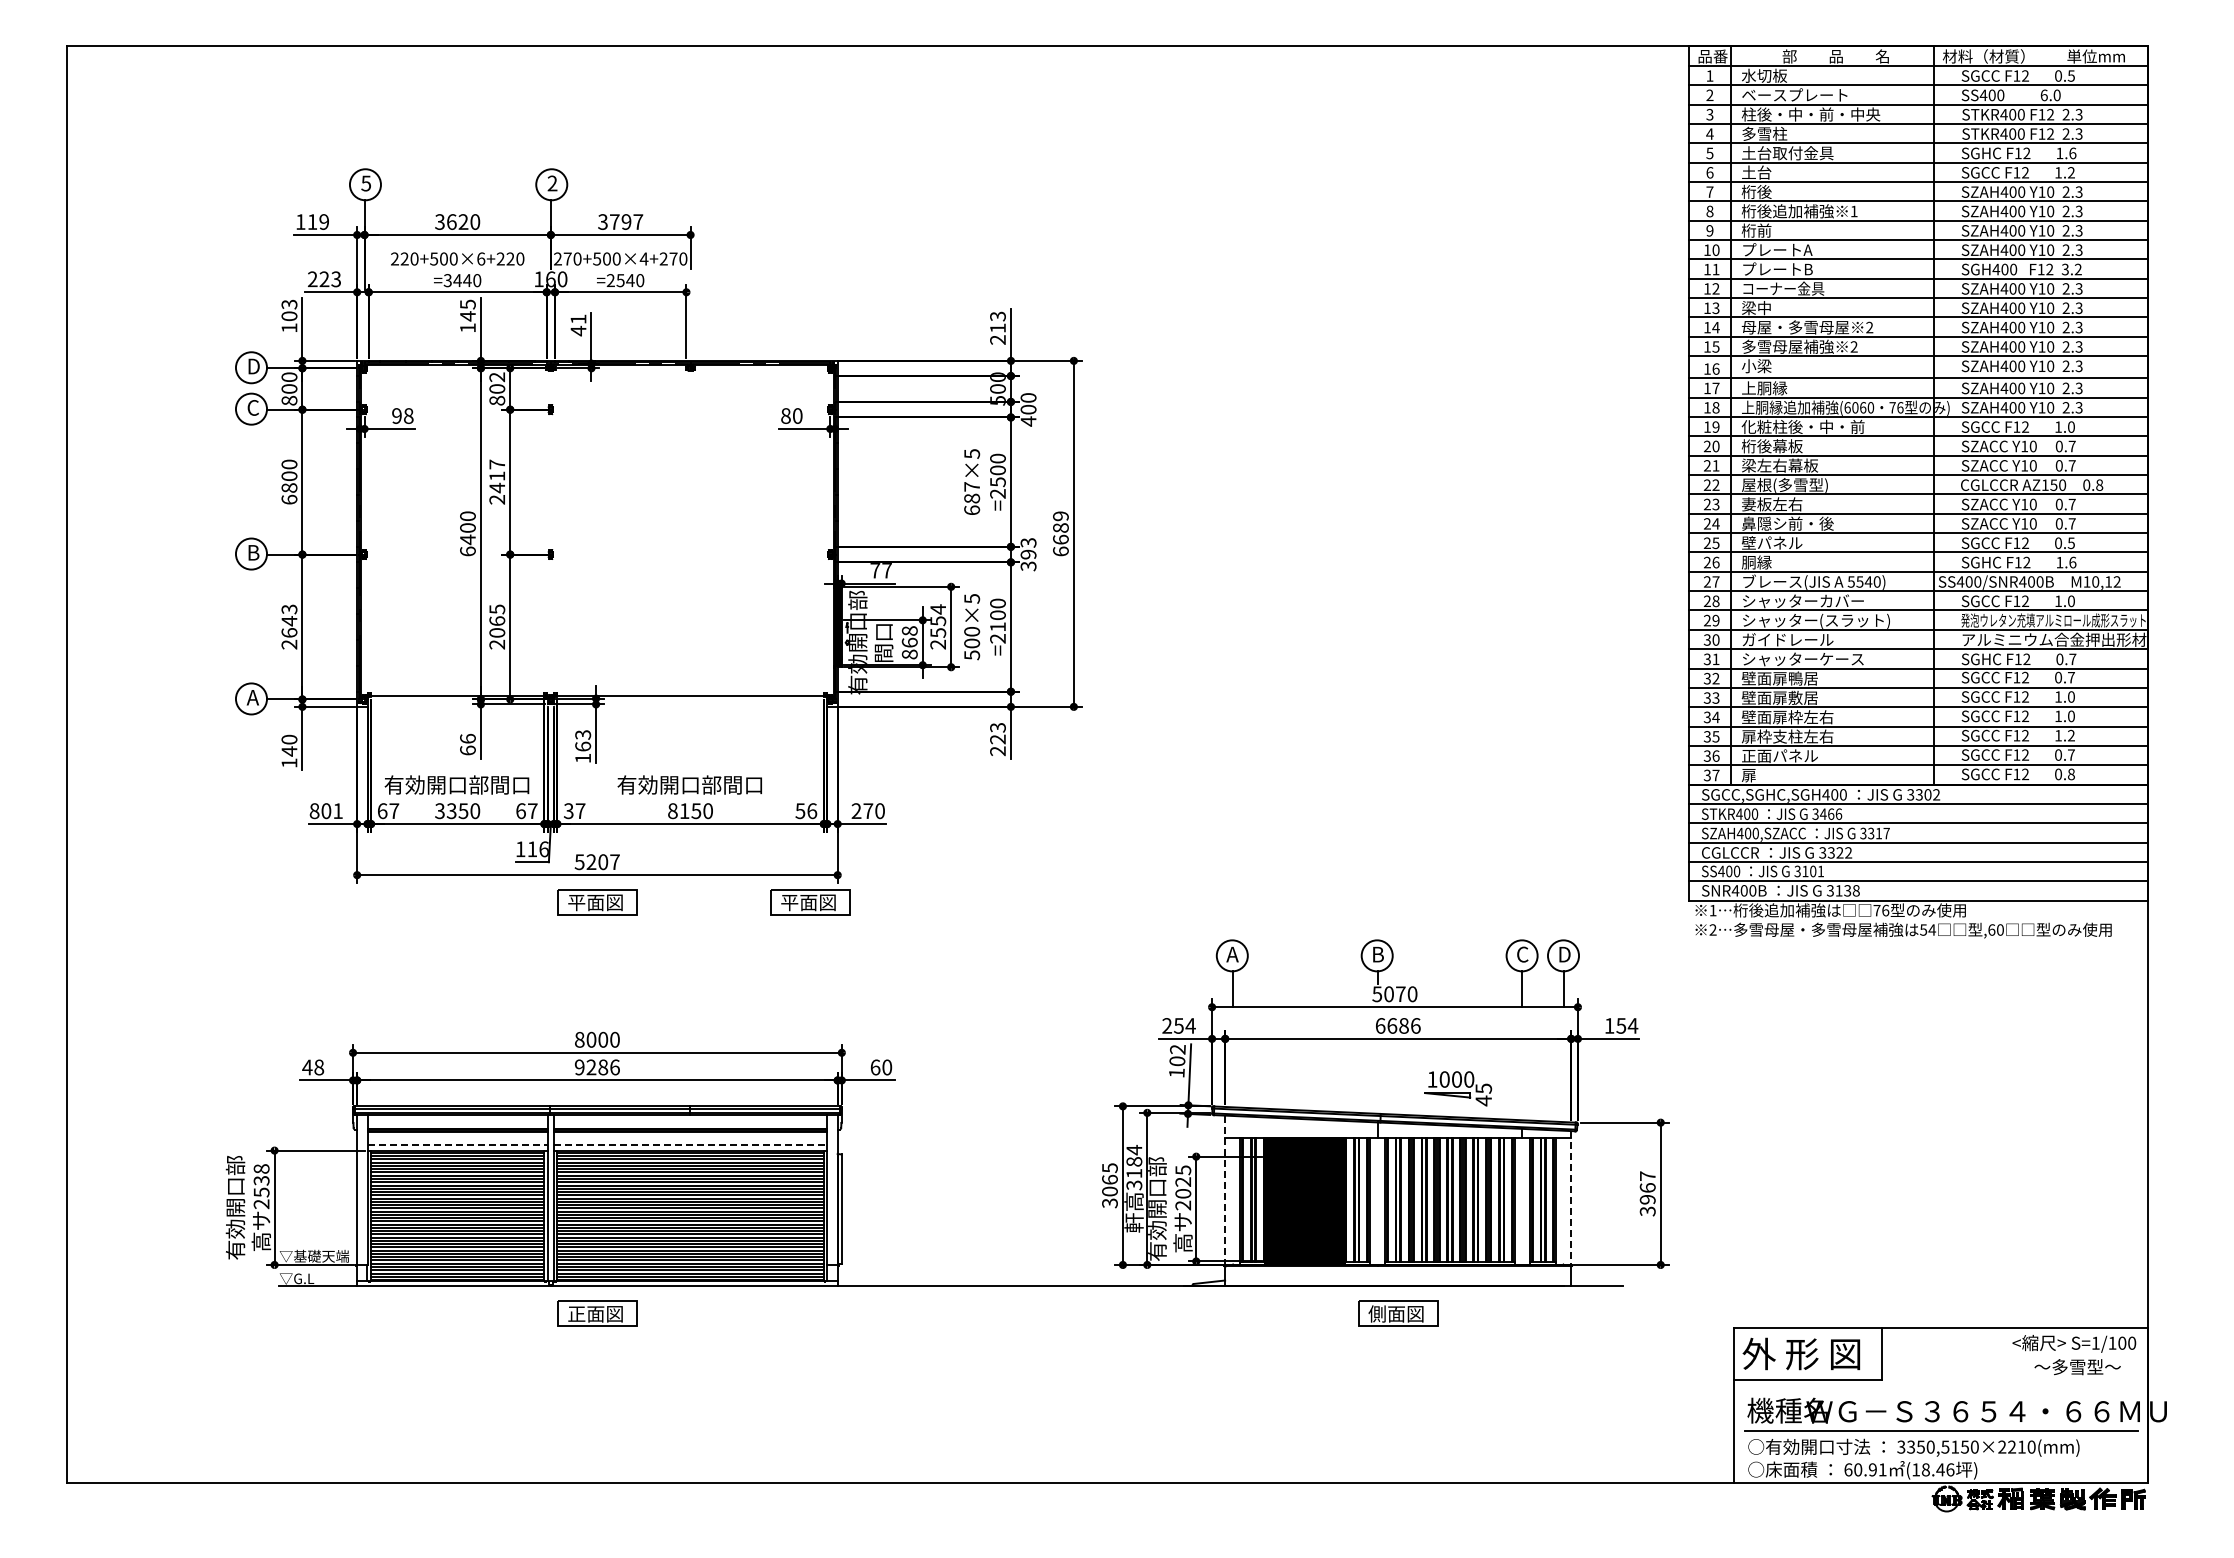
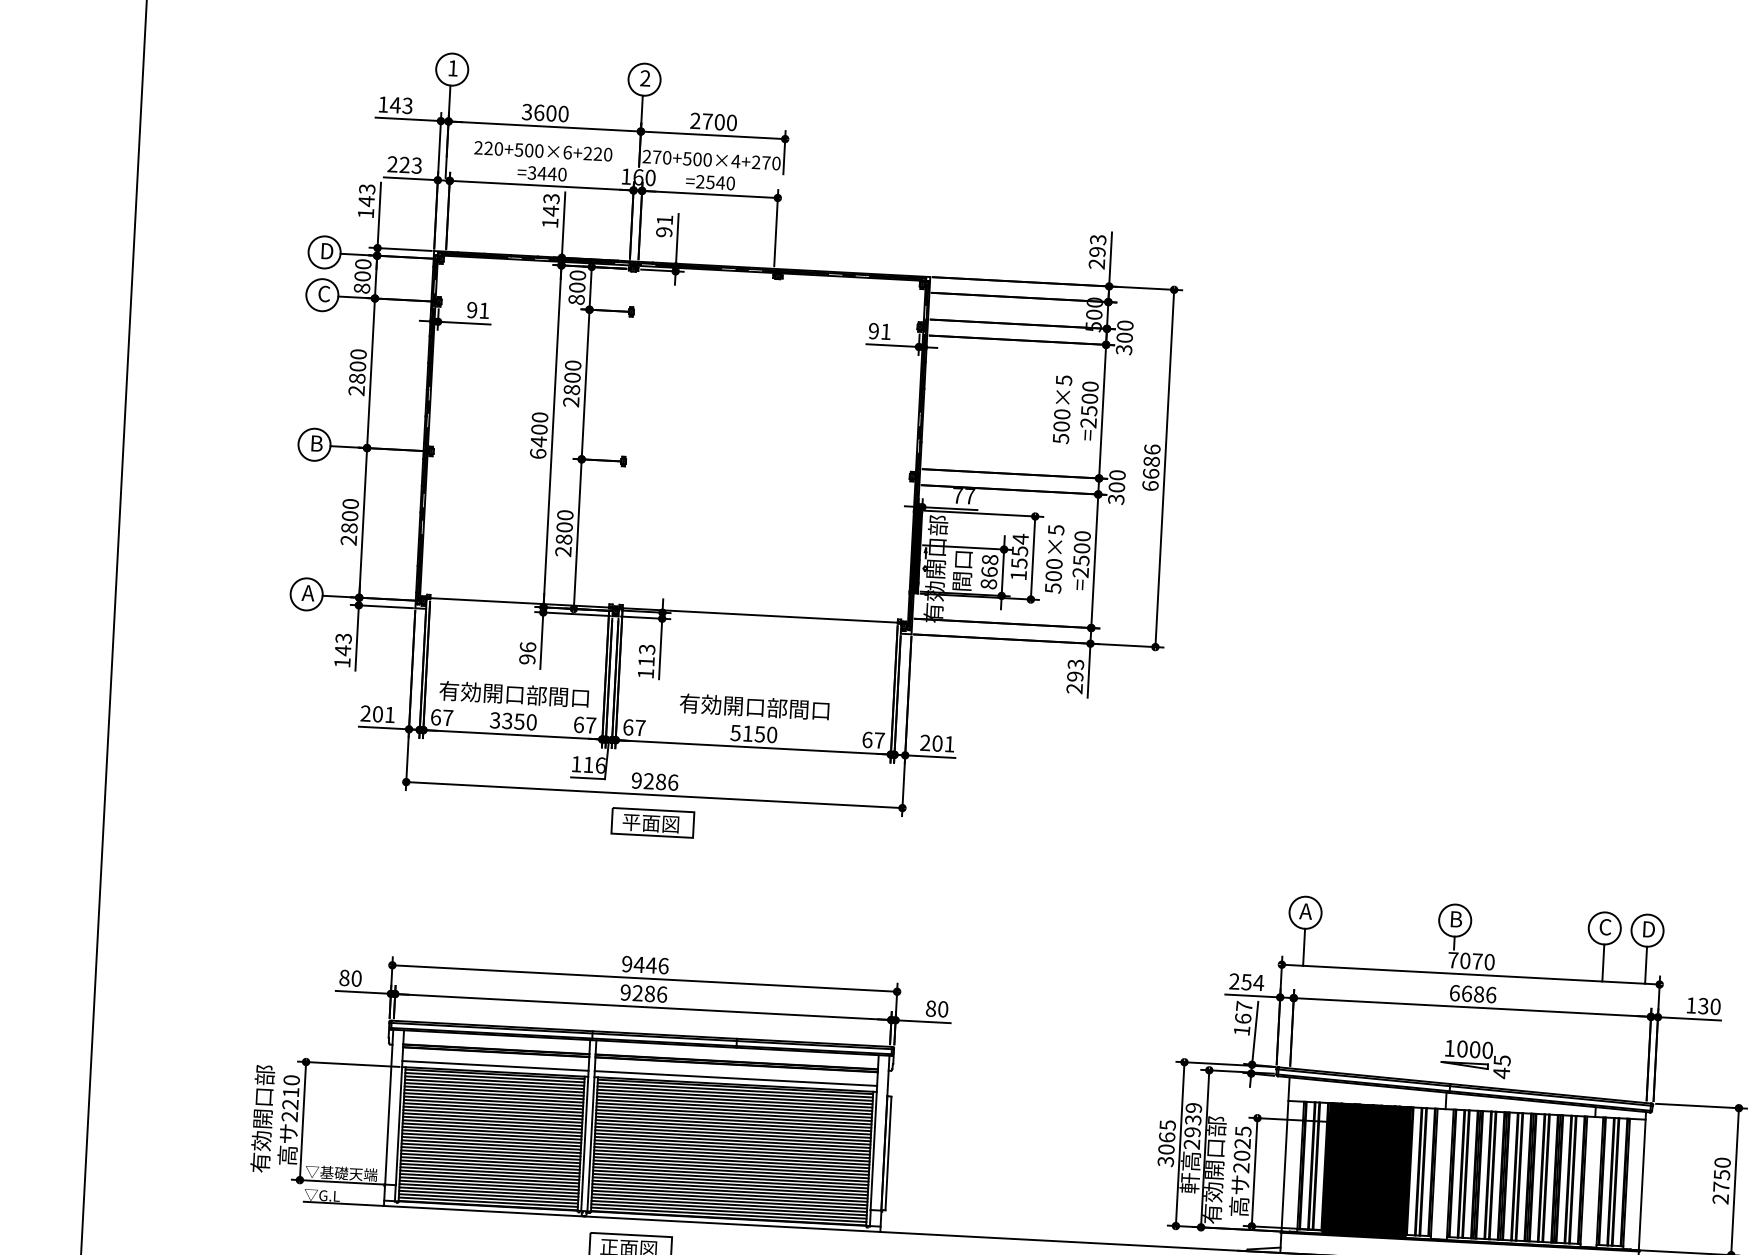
text: (365, 183) -> (452, 68), 5 -> 1
text: (317, 221) -> (400, 104), 119 -> 143
text: (463, 221) -> (551, 112), 3620 -> 3600
text: (620, 221) -> (713, 121), 3797 -> 2700
text: (467, 303) -> (551, 197), 145 -> 143
text: (289, 316) -> (366, 201), 103 -> 143
text: (997, 328) -> (1097, 252), 213 -> 293
text: (578, 330) -> (664, 231), 41 -> 91
text: (497, 377) -> (578, 275), 802 -> 800
text: (408, 415) -> (484, 310), 98 -> 91
text: (791, 415) -> (879, 330), 80 -> 91
text: (1028, 421) -> (1124, 349), 400 -> 300
text: (497, 476) -> (572, 378), 2417 -> 2800
text: (972, 498) -> (1062, 426), 687×5 -> 500×5
text: (289, 499) -> (356, 390), 6800 -> 2800
text: (1060, 516) -> (1151, 449), 6689 -> 6686
text: (1028, 548) -> (1117, 481), 393 -> 300
text: (289, 620) -> (350, 515), 2643 -> 2800
text: (497, 620) -> (564, 526), 2065 -> 2800
text: (997, 626) -> (1080, 559), =2100 -> =2500
text: (937, 644) -> (1018, 575), 2554 -> 1554
text: (289, 739) -> (343, 638), 140 -> 143
text: (997, 739) -> (1074, 676), 223 -> 293
text: (583, 746) -> (646, 661), 163 -> 113
text: (467, 750) -> (526, 659), 66 -> 96
text: (672, 810) -> (735, 732), 8150 -> 5150
text: (314, 811) -> (365, 714), 801 -> 201
text: (568, 811) -> (627, 727), 37 -> 67
text: (806, 811) -> (873, 740), 56 -> 67
text: (873, 811) -> (942, 744), 270 -> 201
text: (596, 862) -> (654, 781), 5207 -> 9286
part: (810, 902) -> (872, 834), removed
text: (1377, 994) -> (1453, 960), 5070 -> 7070
text: (1627, 1025) -> (1709, 1006), 154 -> 130
text: (596, 1039) -> (644, 964), 8000 -> 9446
text: (1177, 1055) -> (1243, 1012), 102 -> 167
text: (313, 1067) -> (350, 978), 48 -> 80
text: (875, 1067) -> (931, 1008), 60 -> 80
part: (1458, 1088) -> (1476, 1059), moved
line: (458, 1144) -> (496, 1065), dashed -> solid
line: (690, 1144) -> (735, 1078), dashed -> solid
text: (1134, 1167) -> (1193, 1126), 3184 -> 2939
text: (261, 1180) -> (290, 1092), 2538 -> 2210
line: (1225, 1190) -> (1285, 1154), dashed -> solid
text: (1647, 1193) -> (1721, 1180), 3967 -> 2750
line: (1571, 1198) -> (1642, 1181), dashed -> solid

